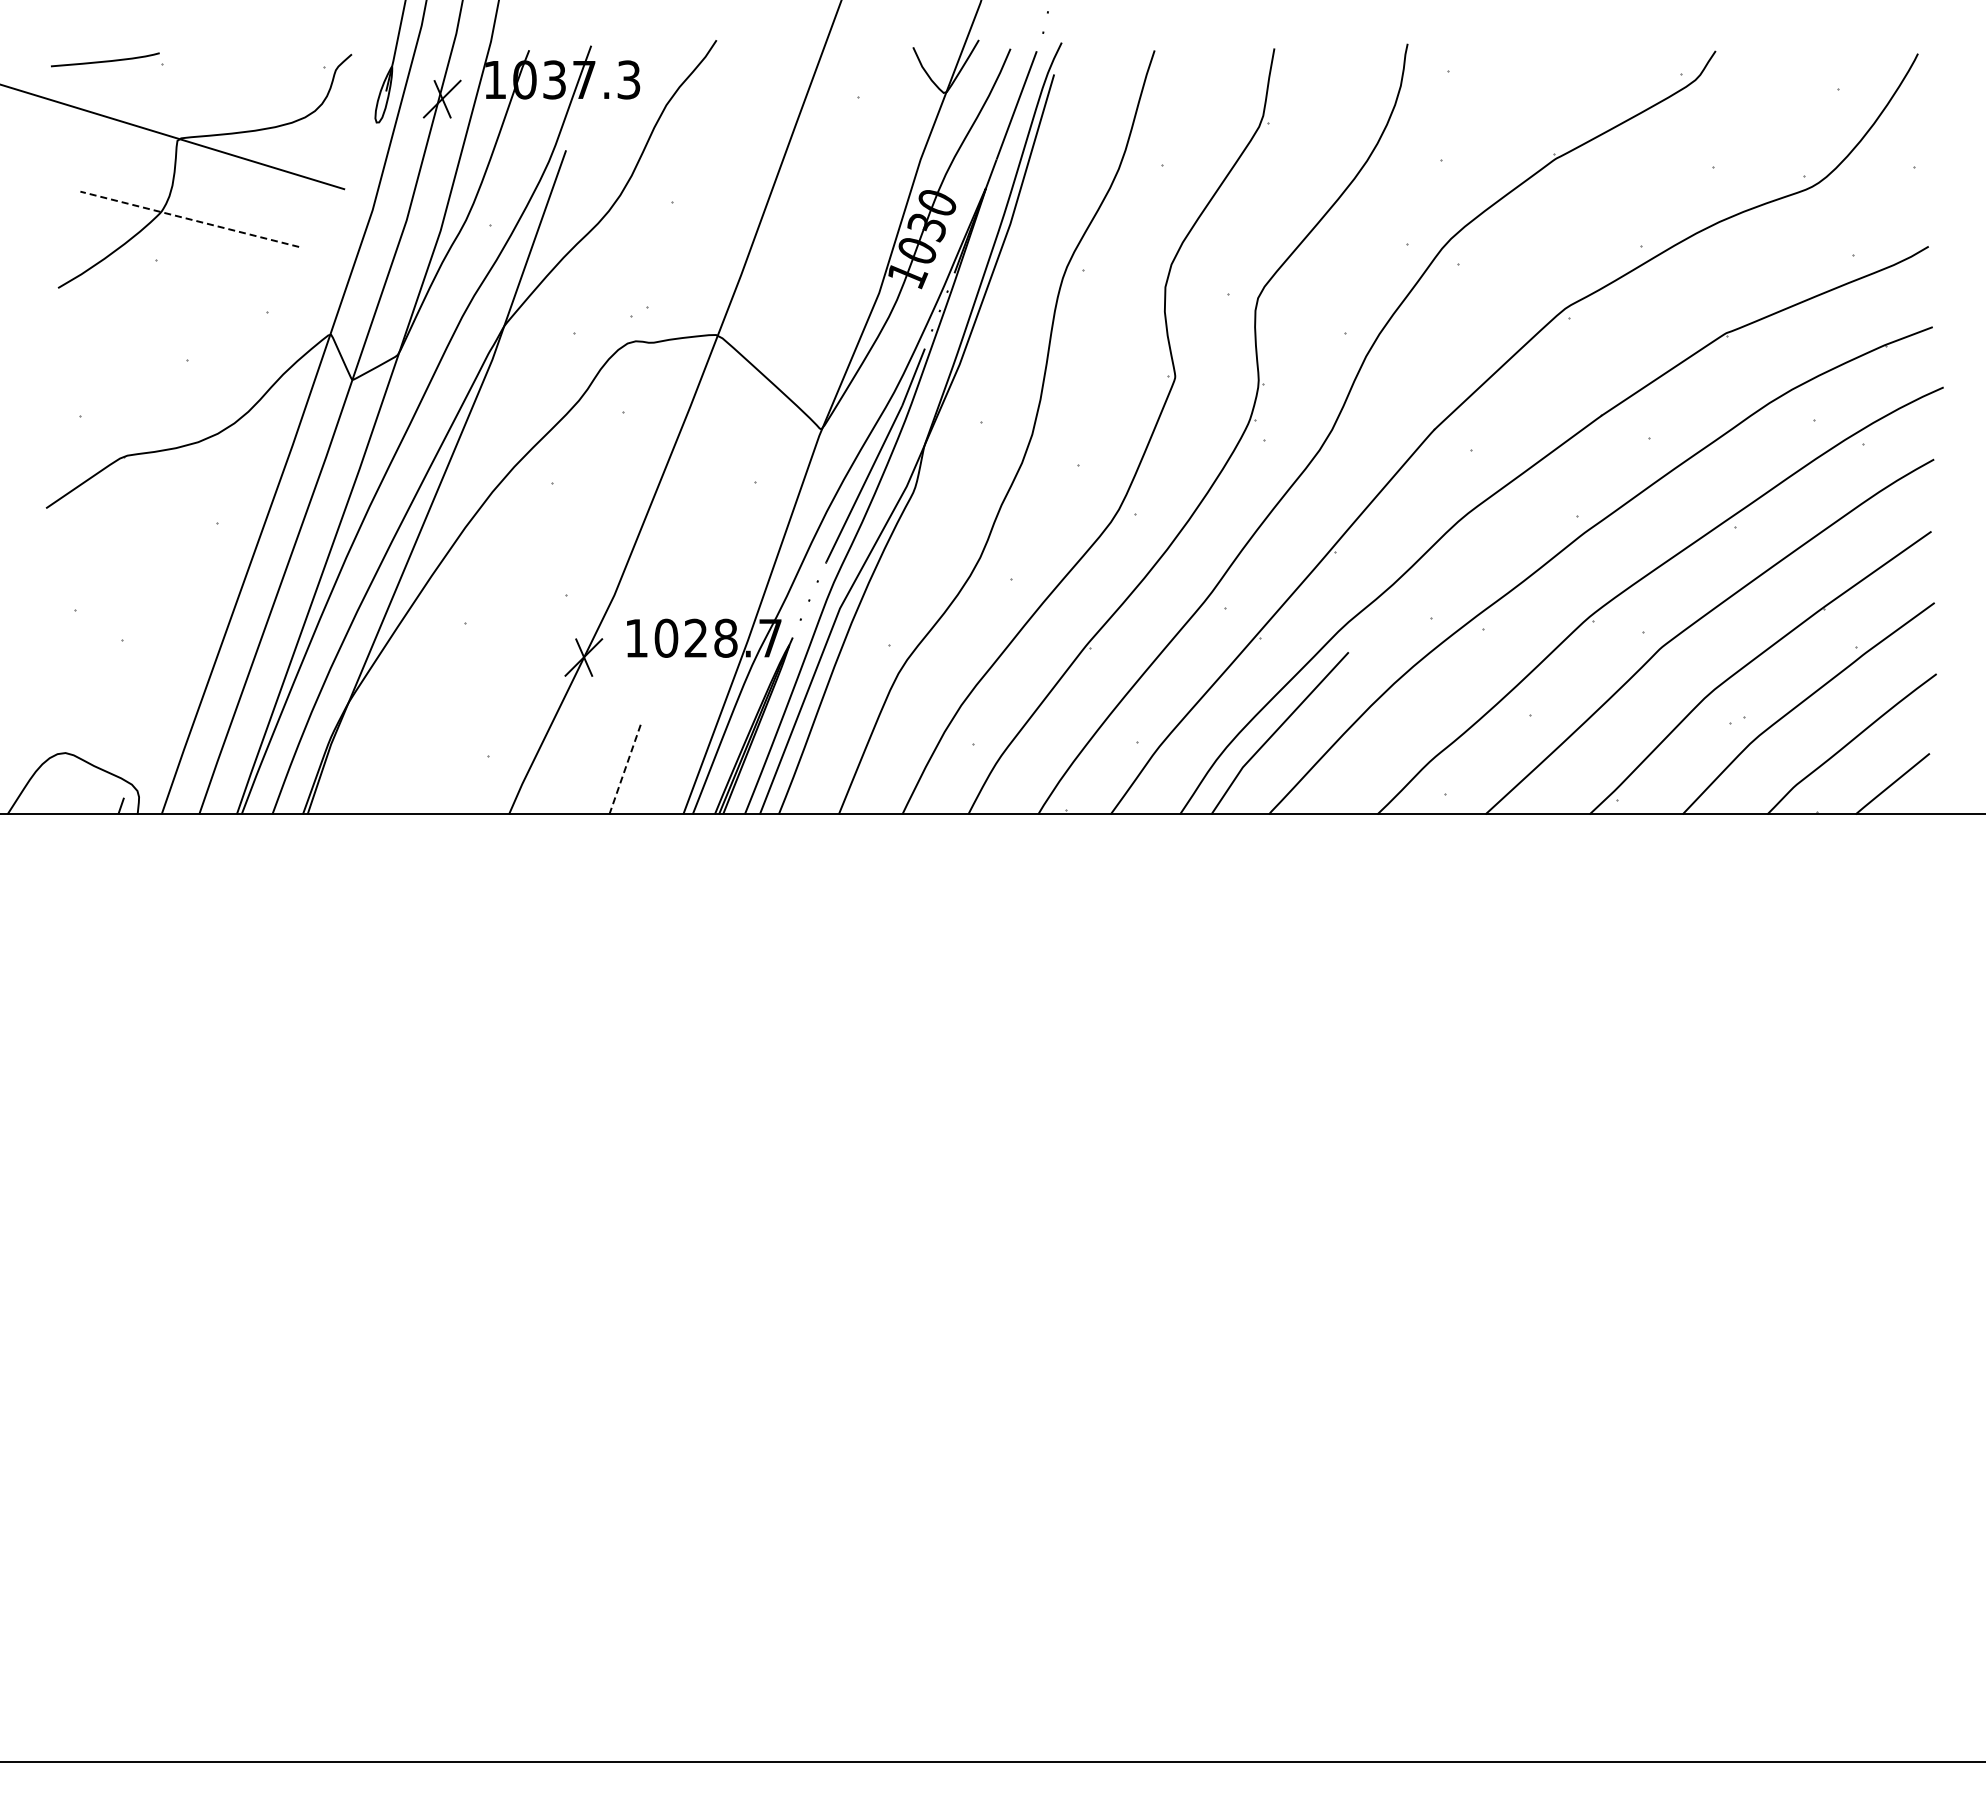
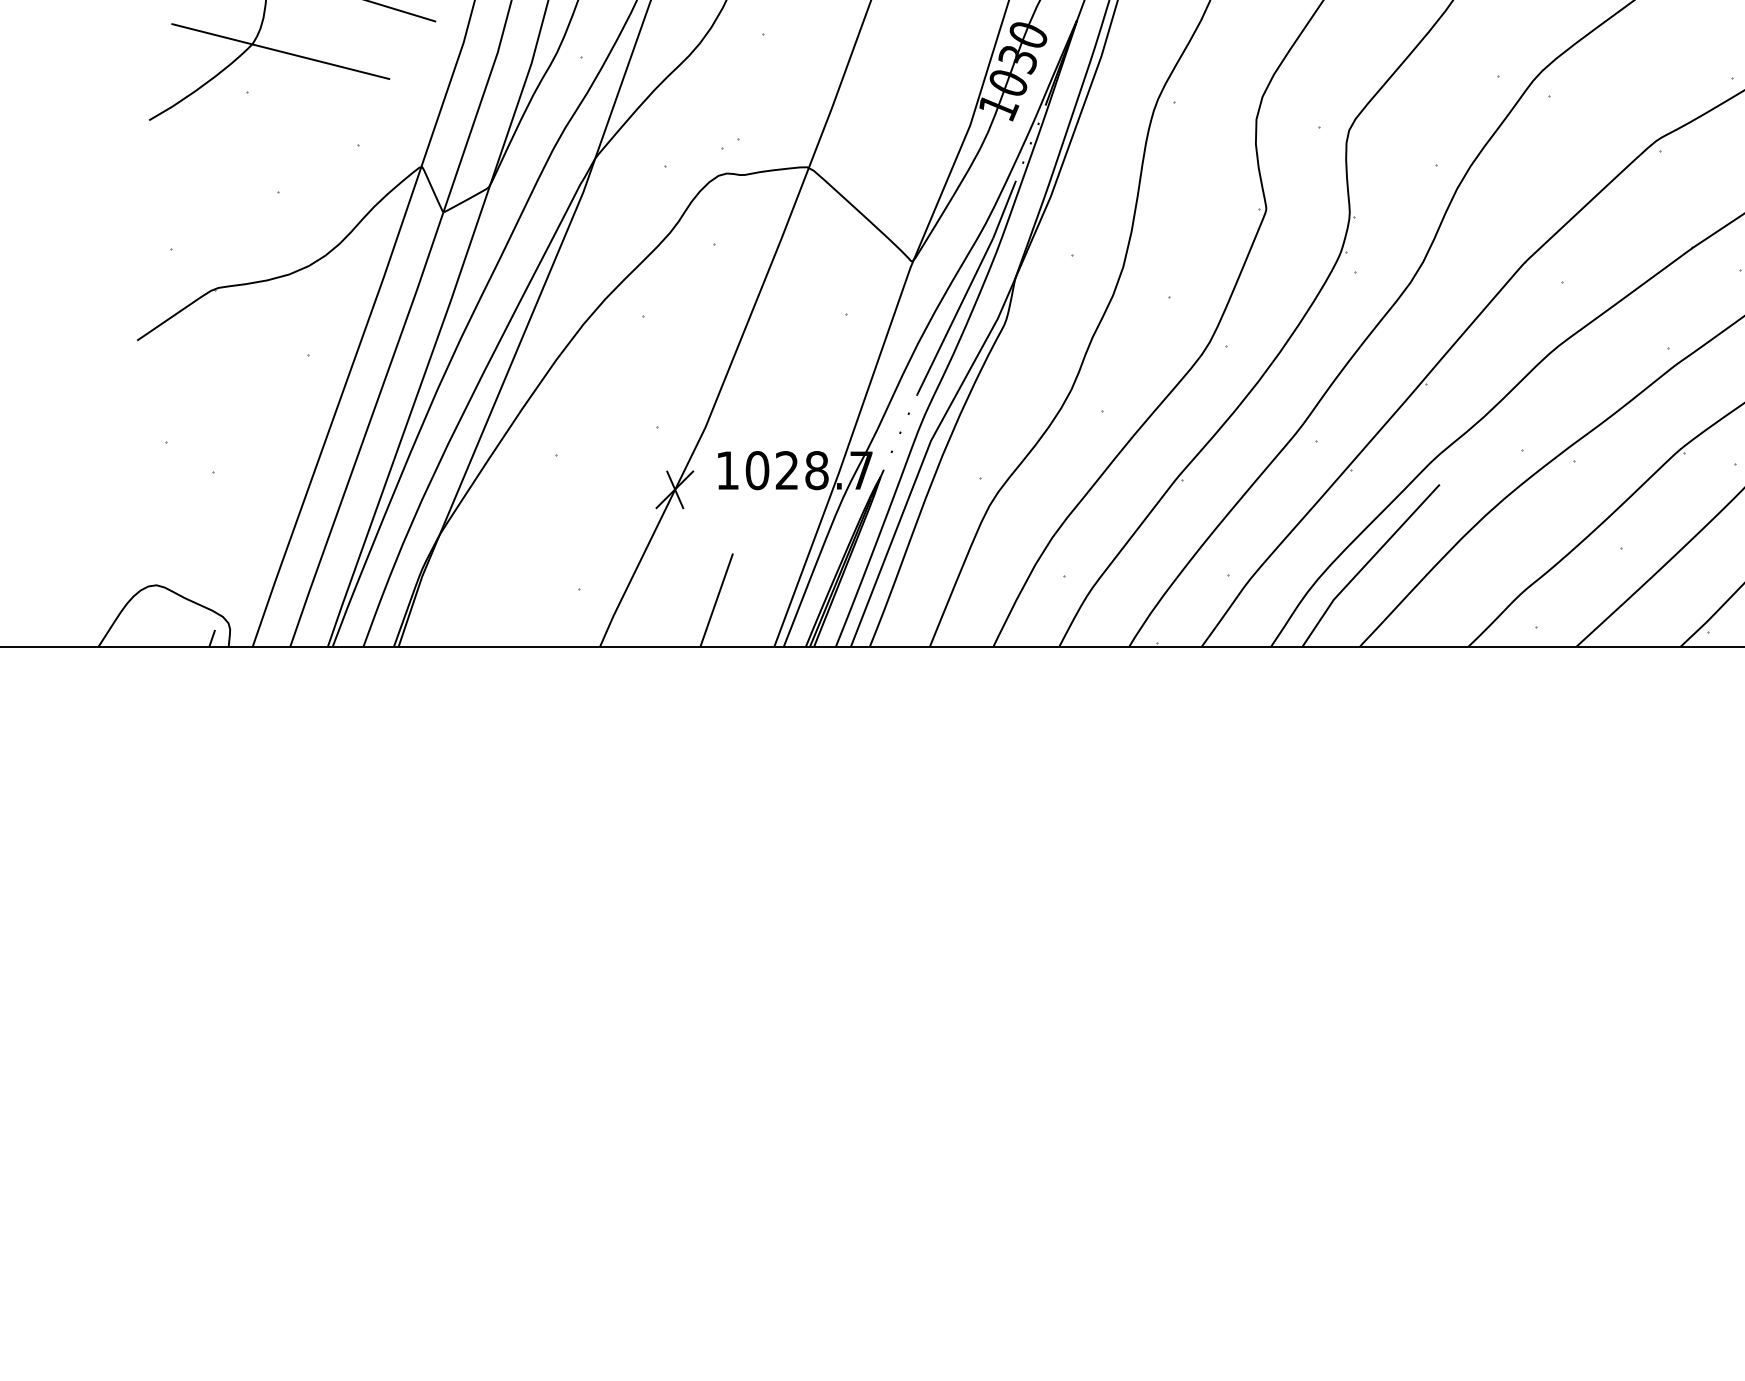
line: (189, 219) -> (280, 51), dashed -> solid
line: (625, 767) -> (716, 599), dashed -> solid

